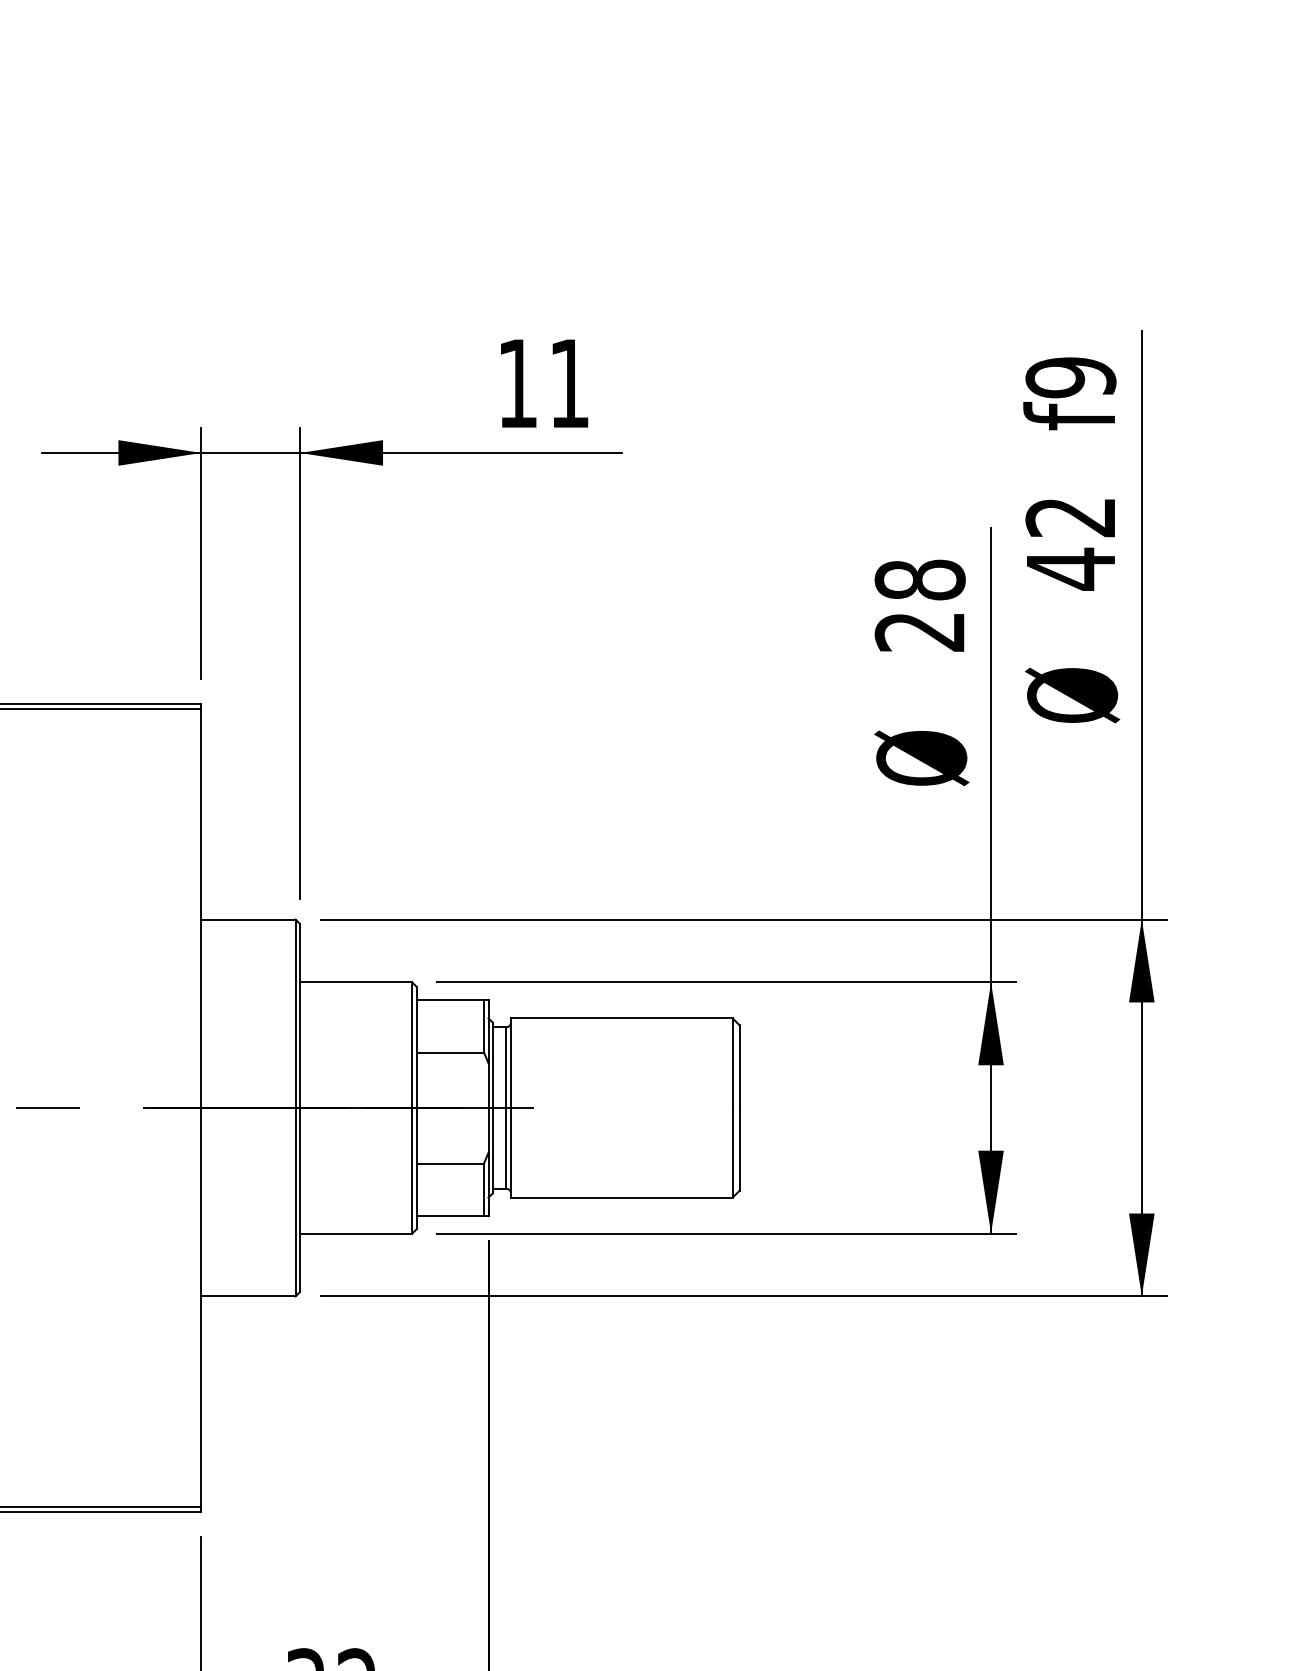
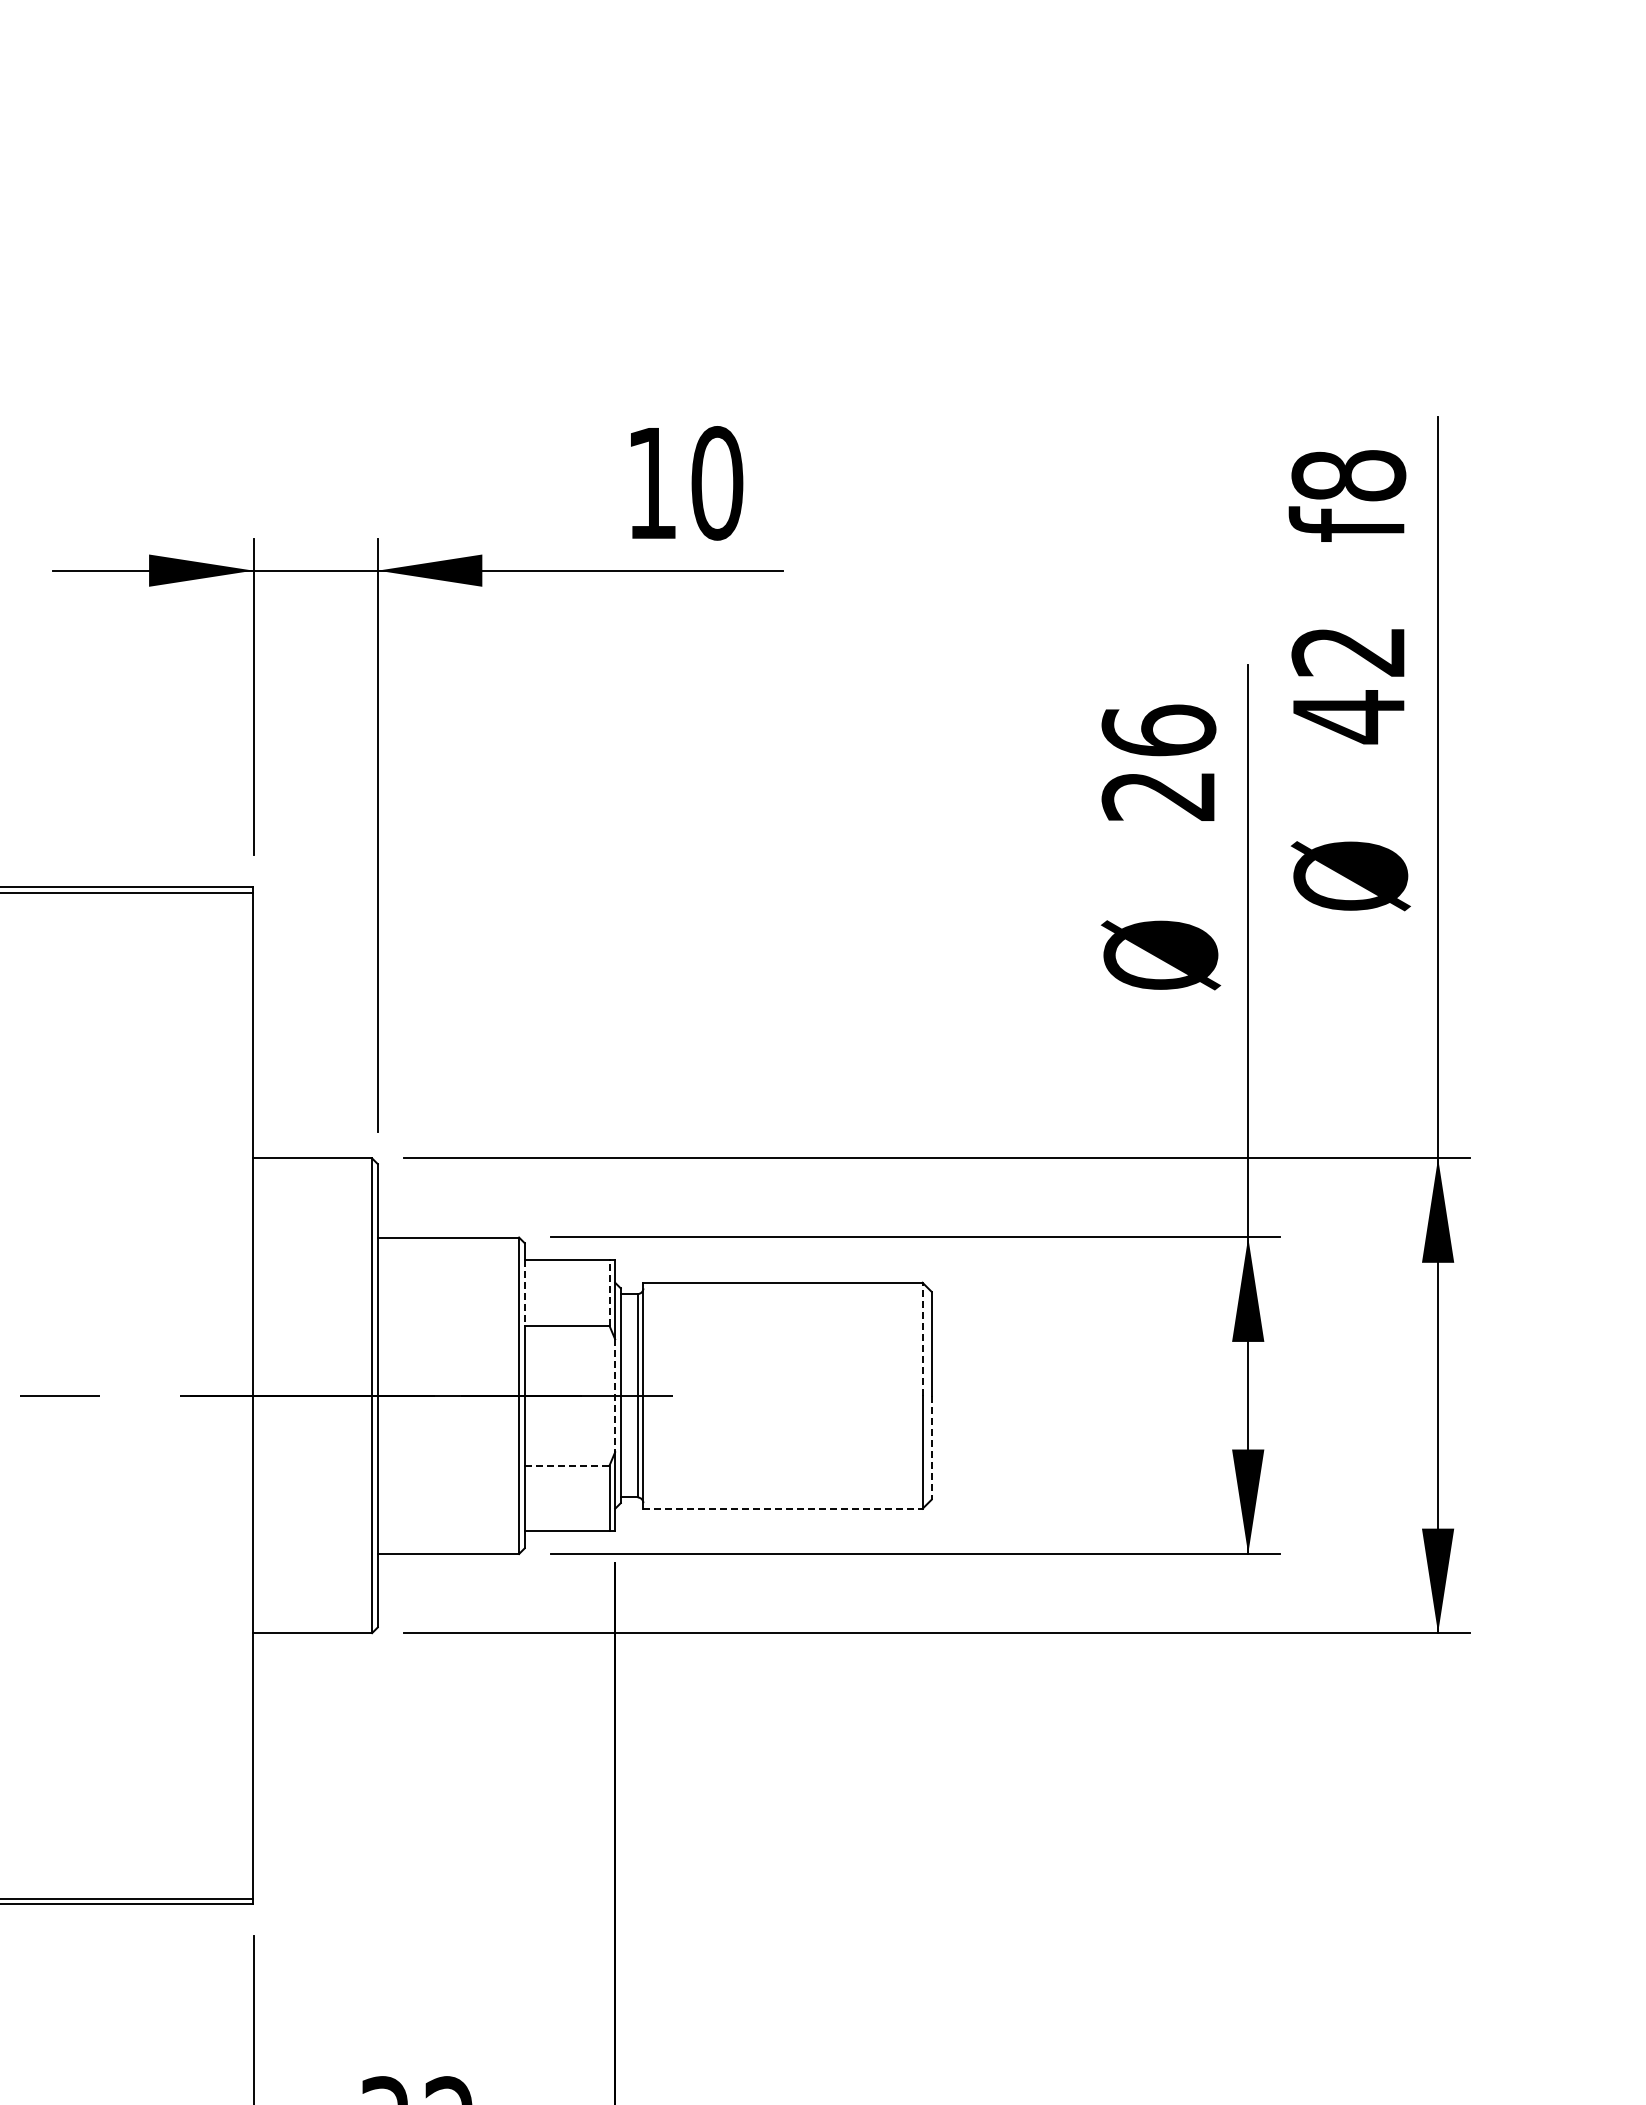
text: (1070, 377) -> (1348, 475), f9 -> f8
text: (569, 383) -> (717, 483), 11 -> 10
text: (919, 579) -> (1158, 730), 28 -> 26
line: (416, 1026) -> (524, 1293), solid -> dashed
line: (484, 1026) -> (609, 1293), solid -> dashed
line: (732, 1063) -> (922, 1339), solid -> dashed
line: (488, 1107) -> (615, 1395), solid -> dashed
line: (739, 1149) -> (931, 1447), solid -> dashed
line: (450, 1163) -> (567, 1465), solid -> dashed
line: (622, 1197) -> (783, 1508), solid -> dashed

